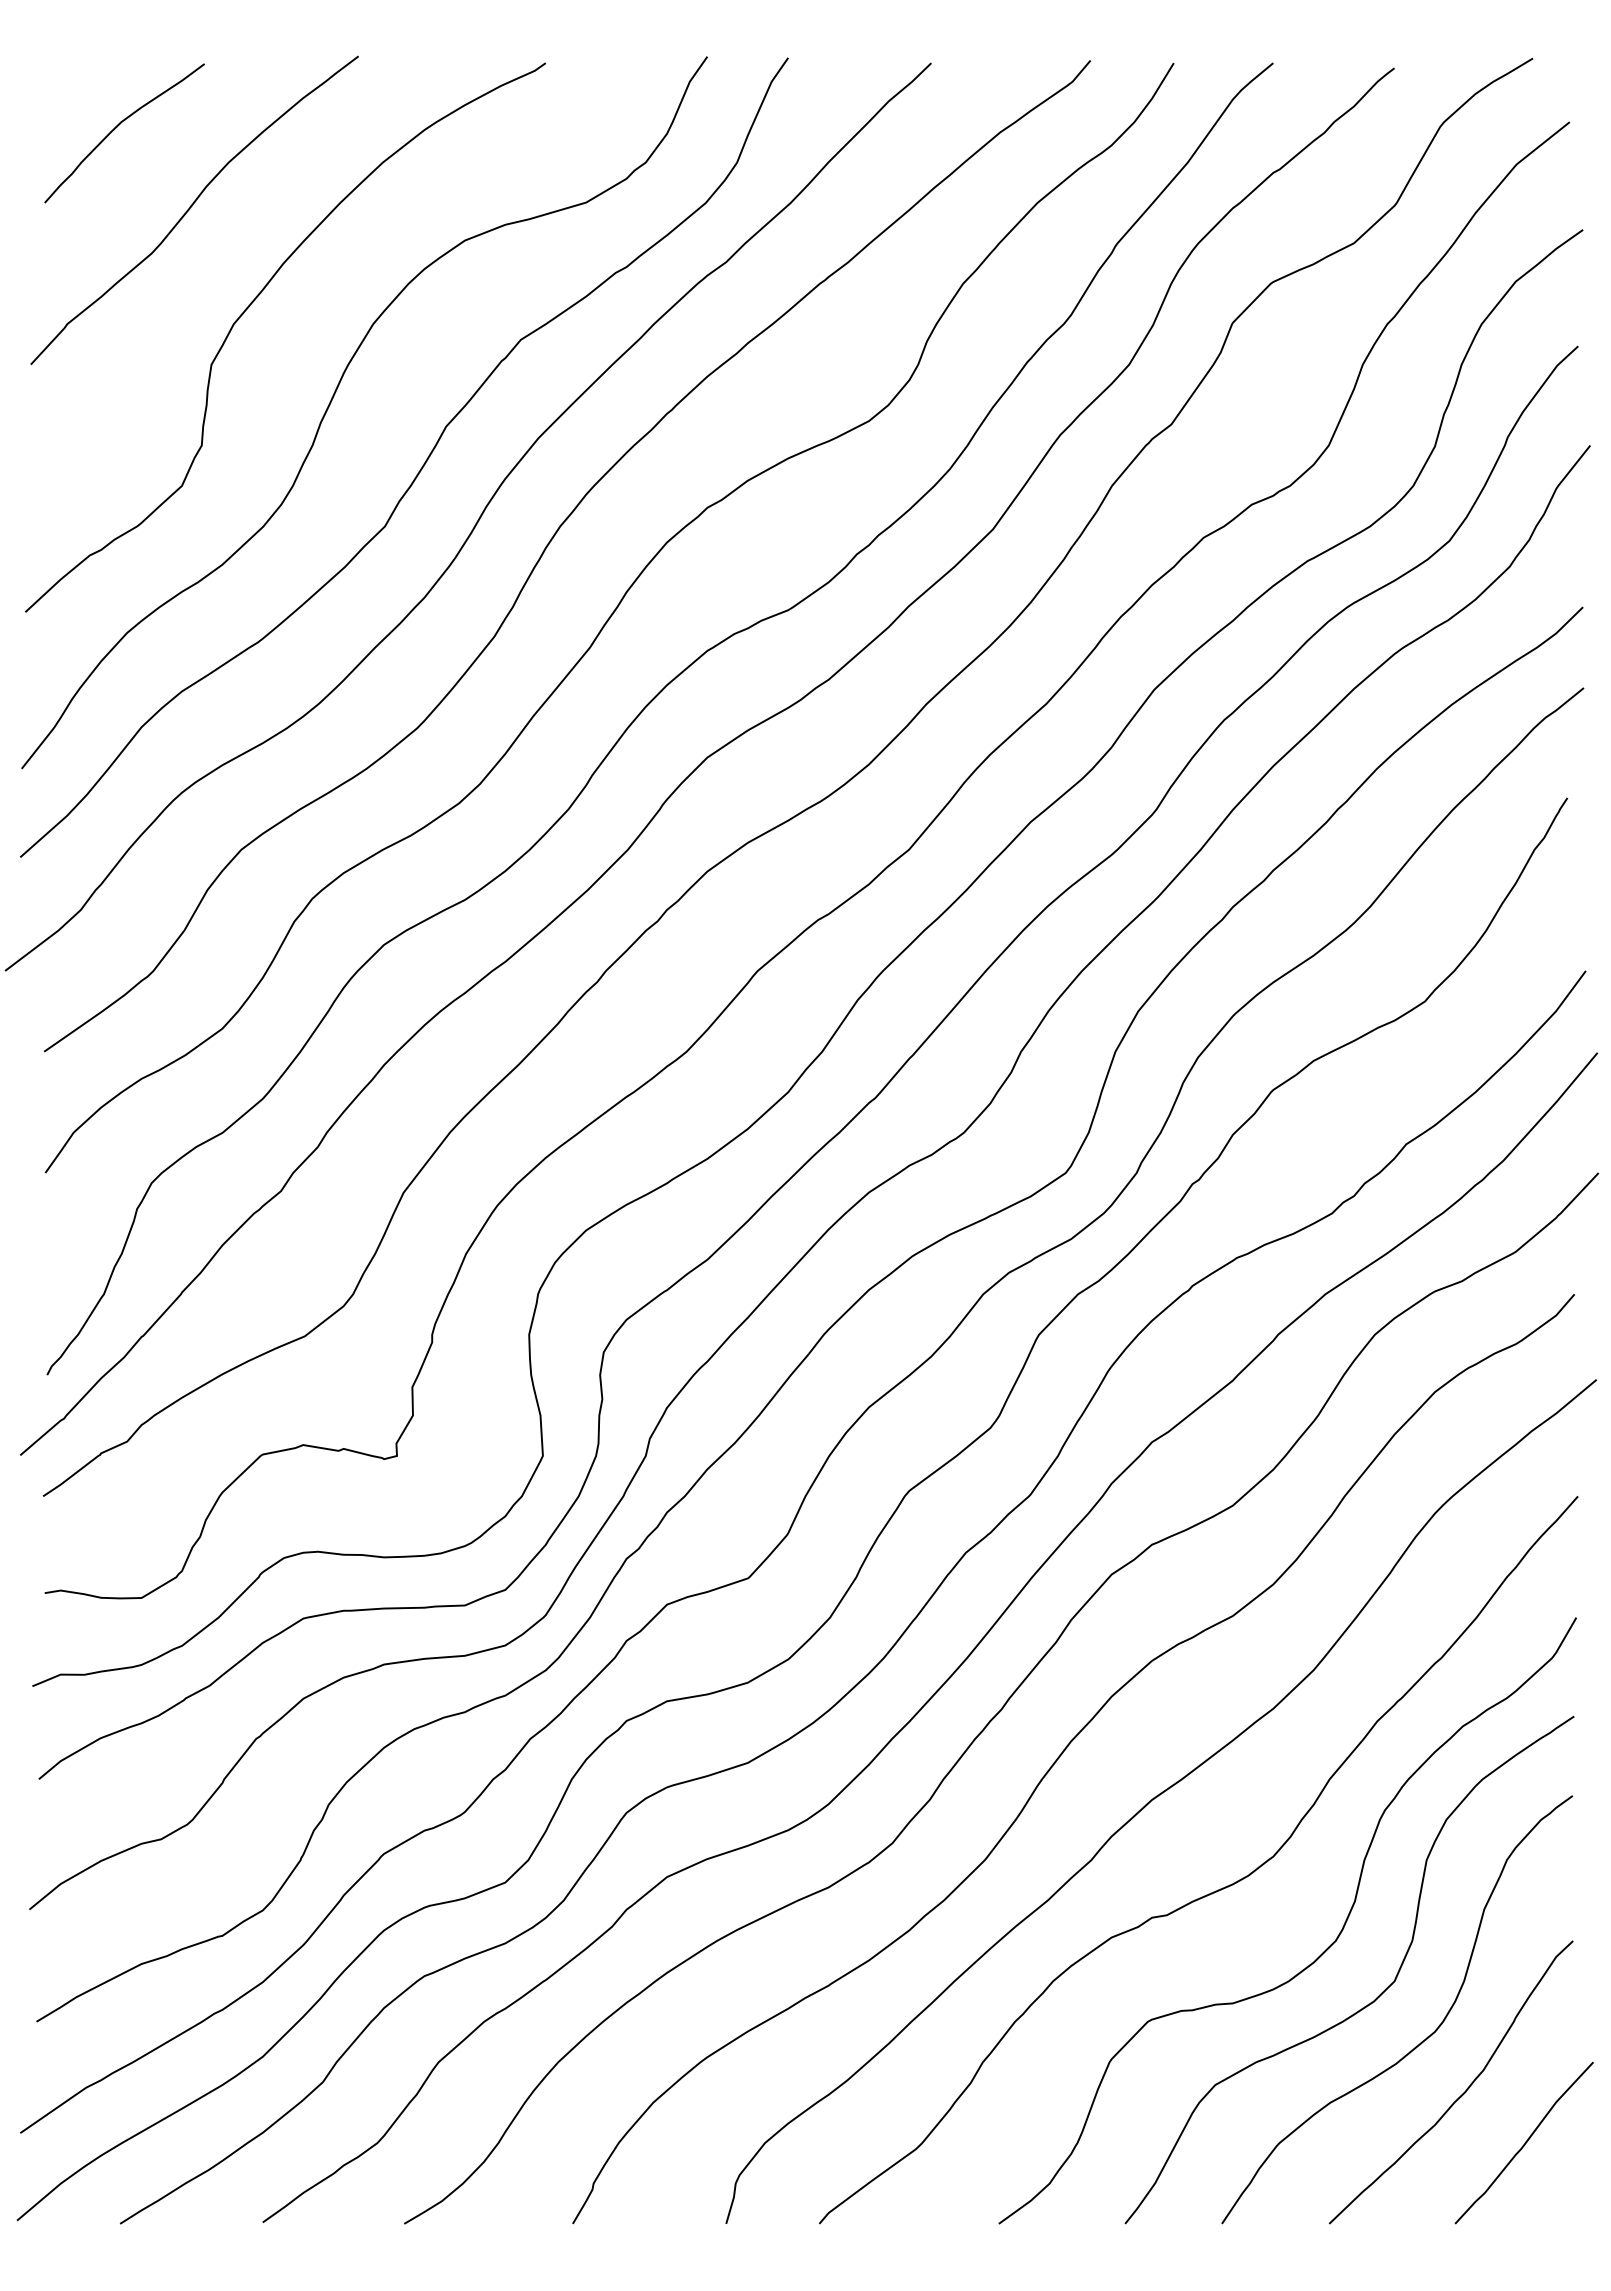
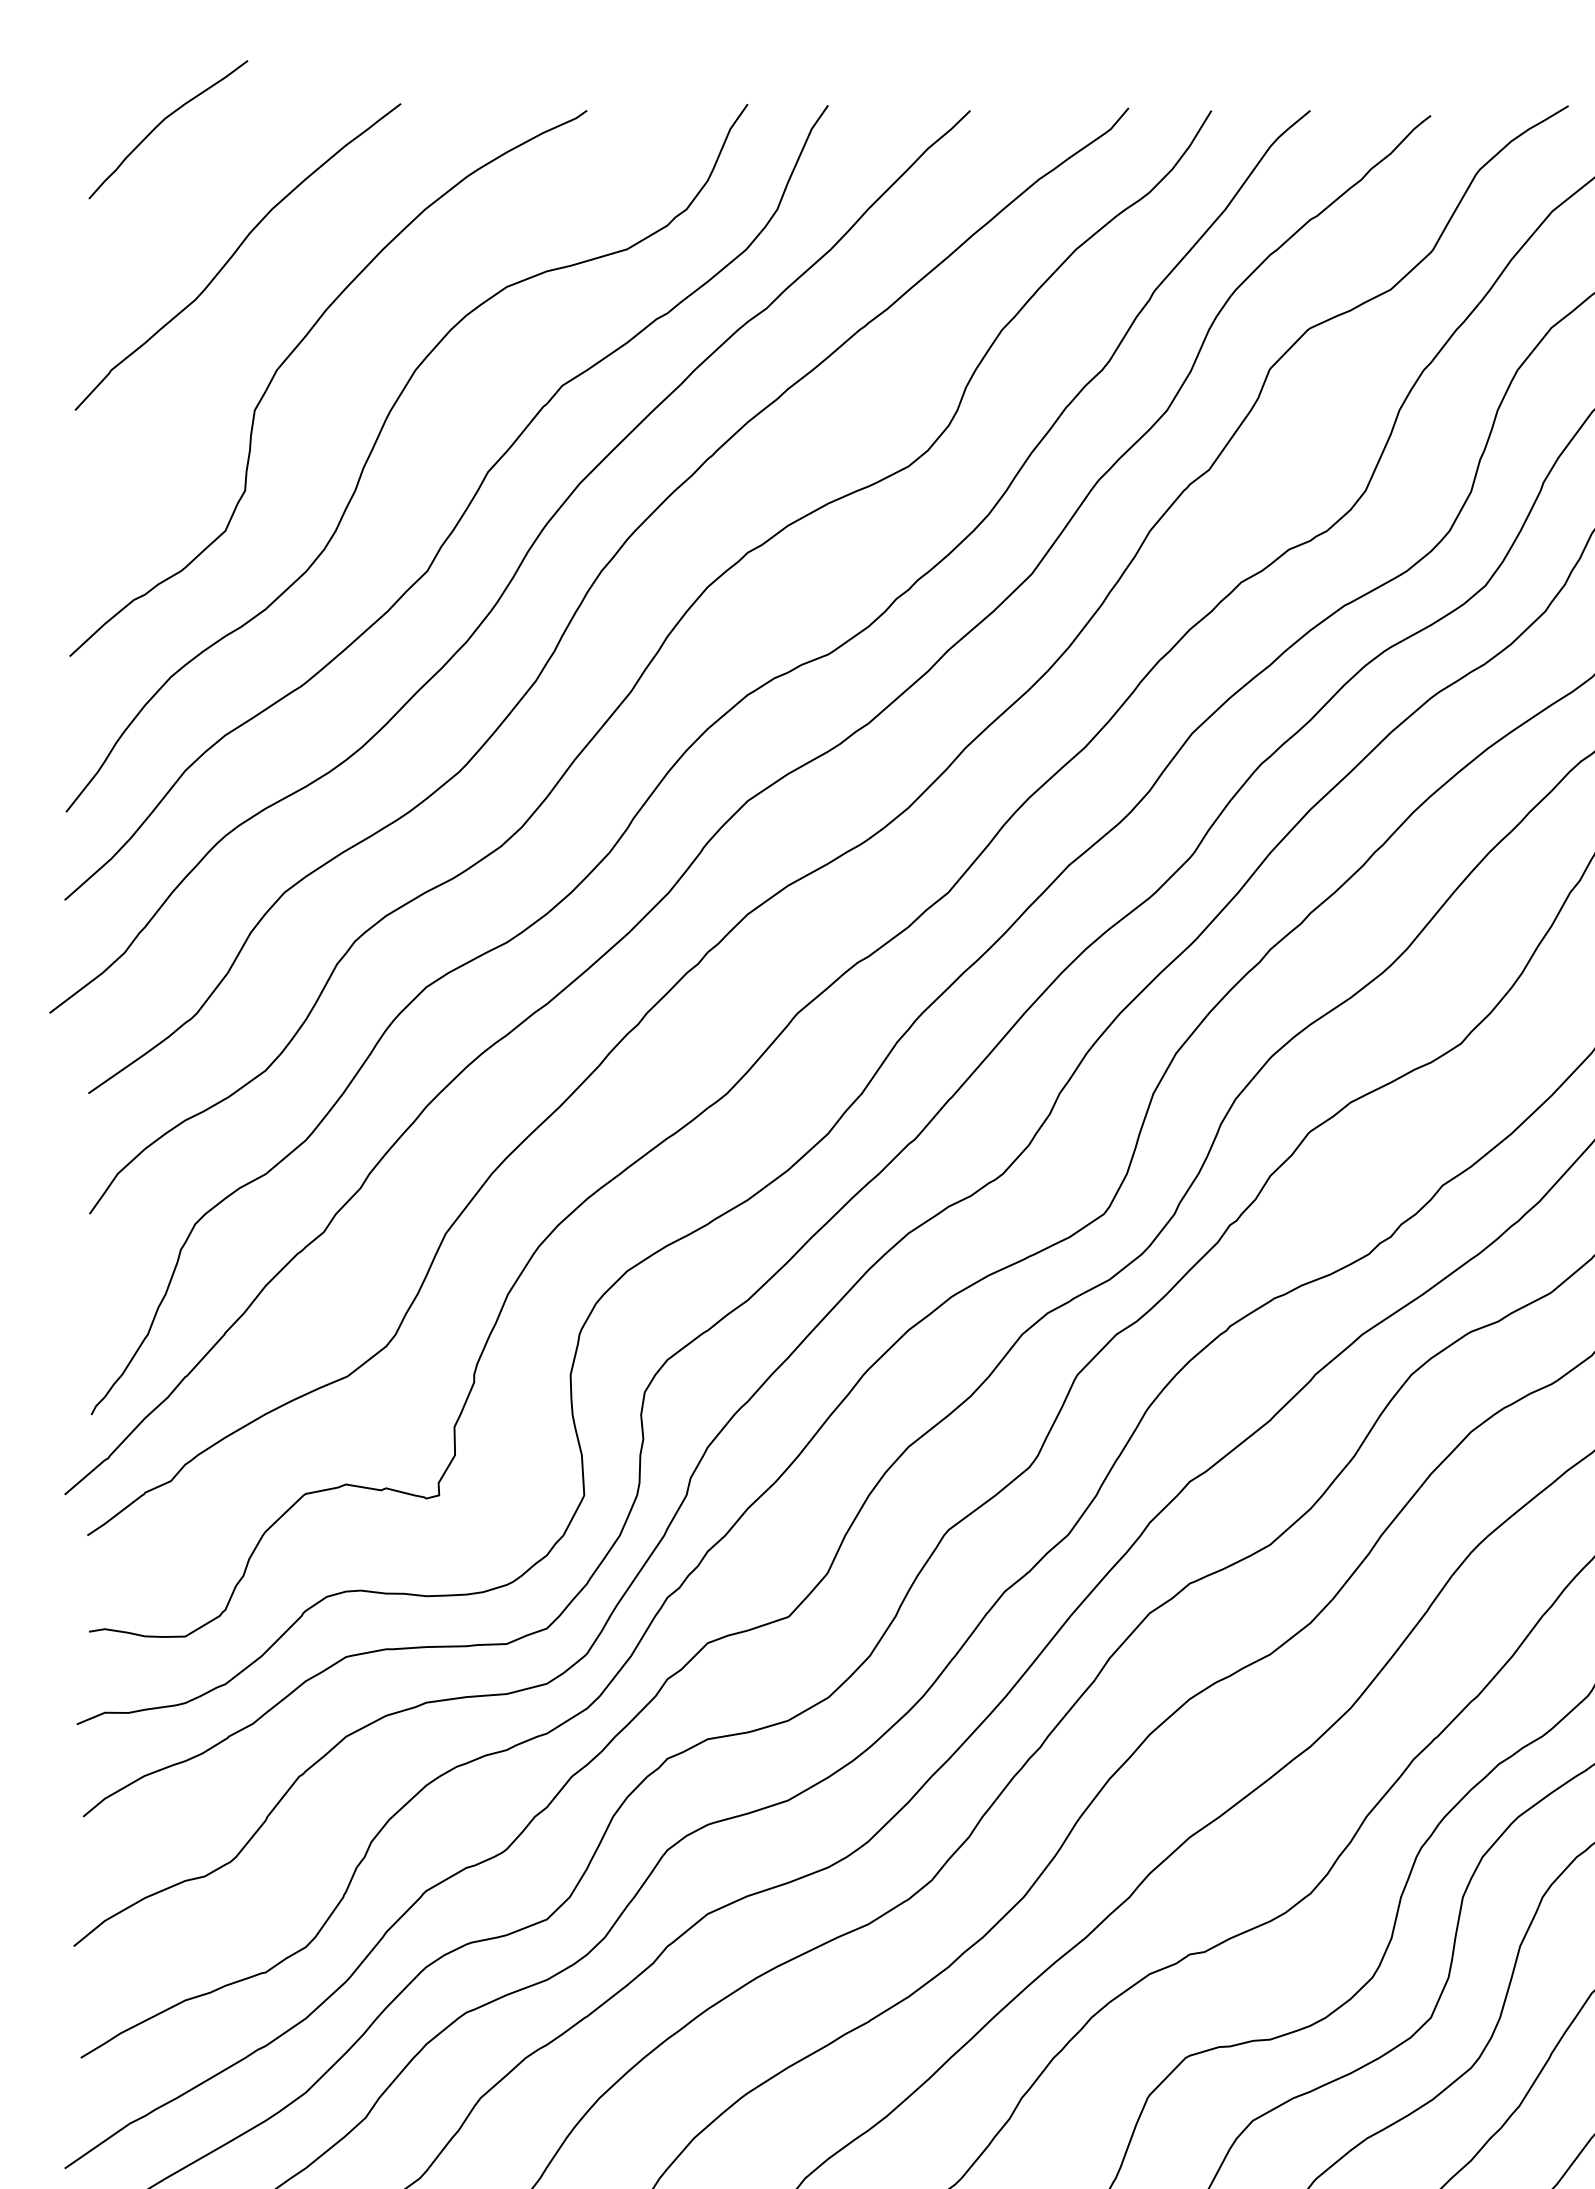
curve: (118, 126) -> (162, 122), moved

